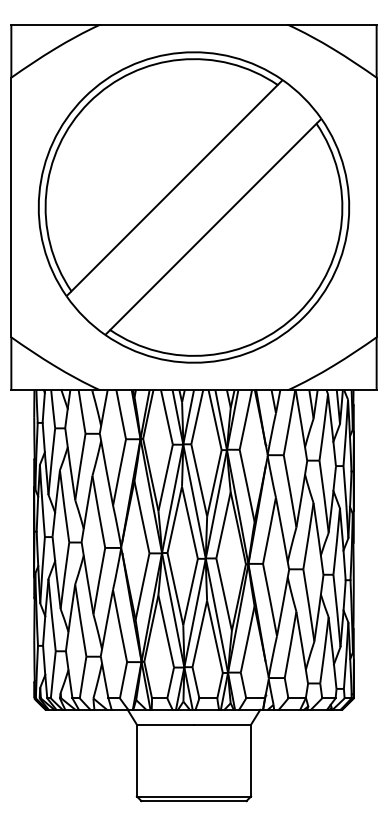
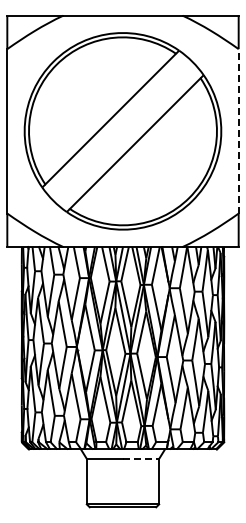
line: (376, 206) -> (238, 130), solid -> dashed
line: (223, 724) -> (141, 458), solid -> dashed

